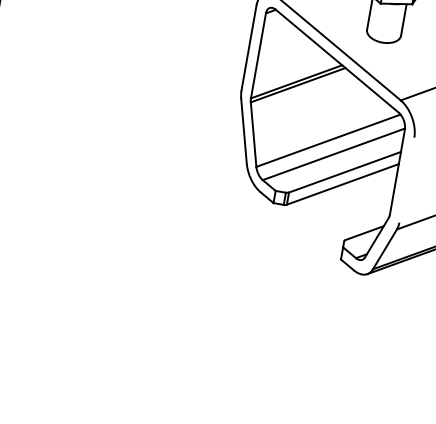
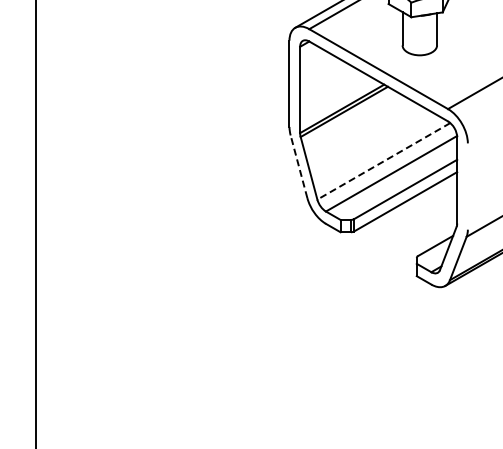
line: (243, 131) -> (298, 166), solid -> dashed
line: (328, 140) -> (383, 161), solid -> dashed

